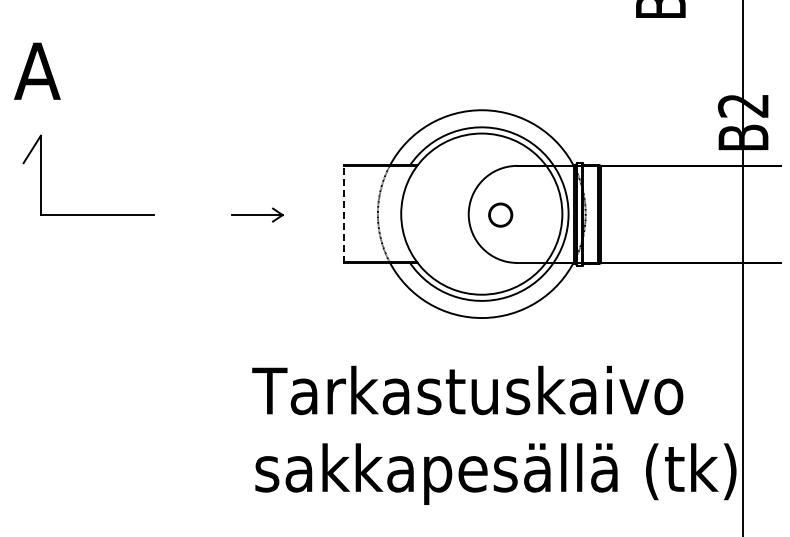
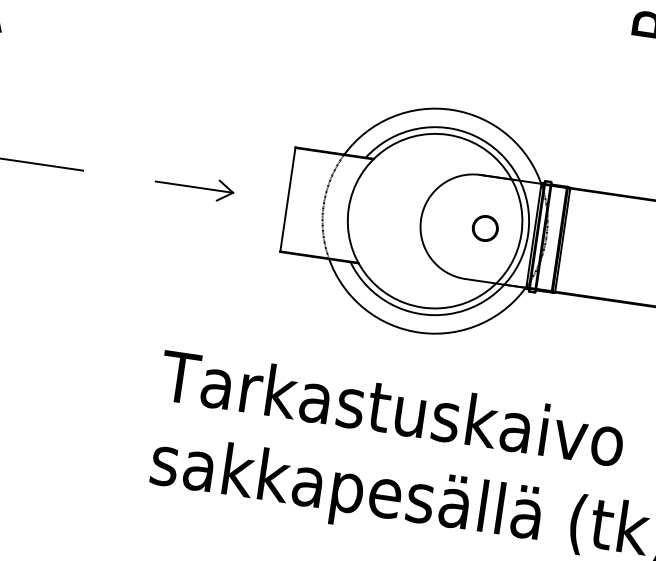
part: (257, 214) -> (194, 186), size x1.43
line: (344, 214) -> (287, 200), dashed -> solid
circle: (500, 214) -> (485, 227), moved

